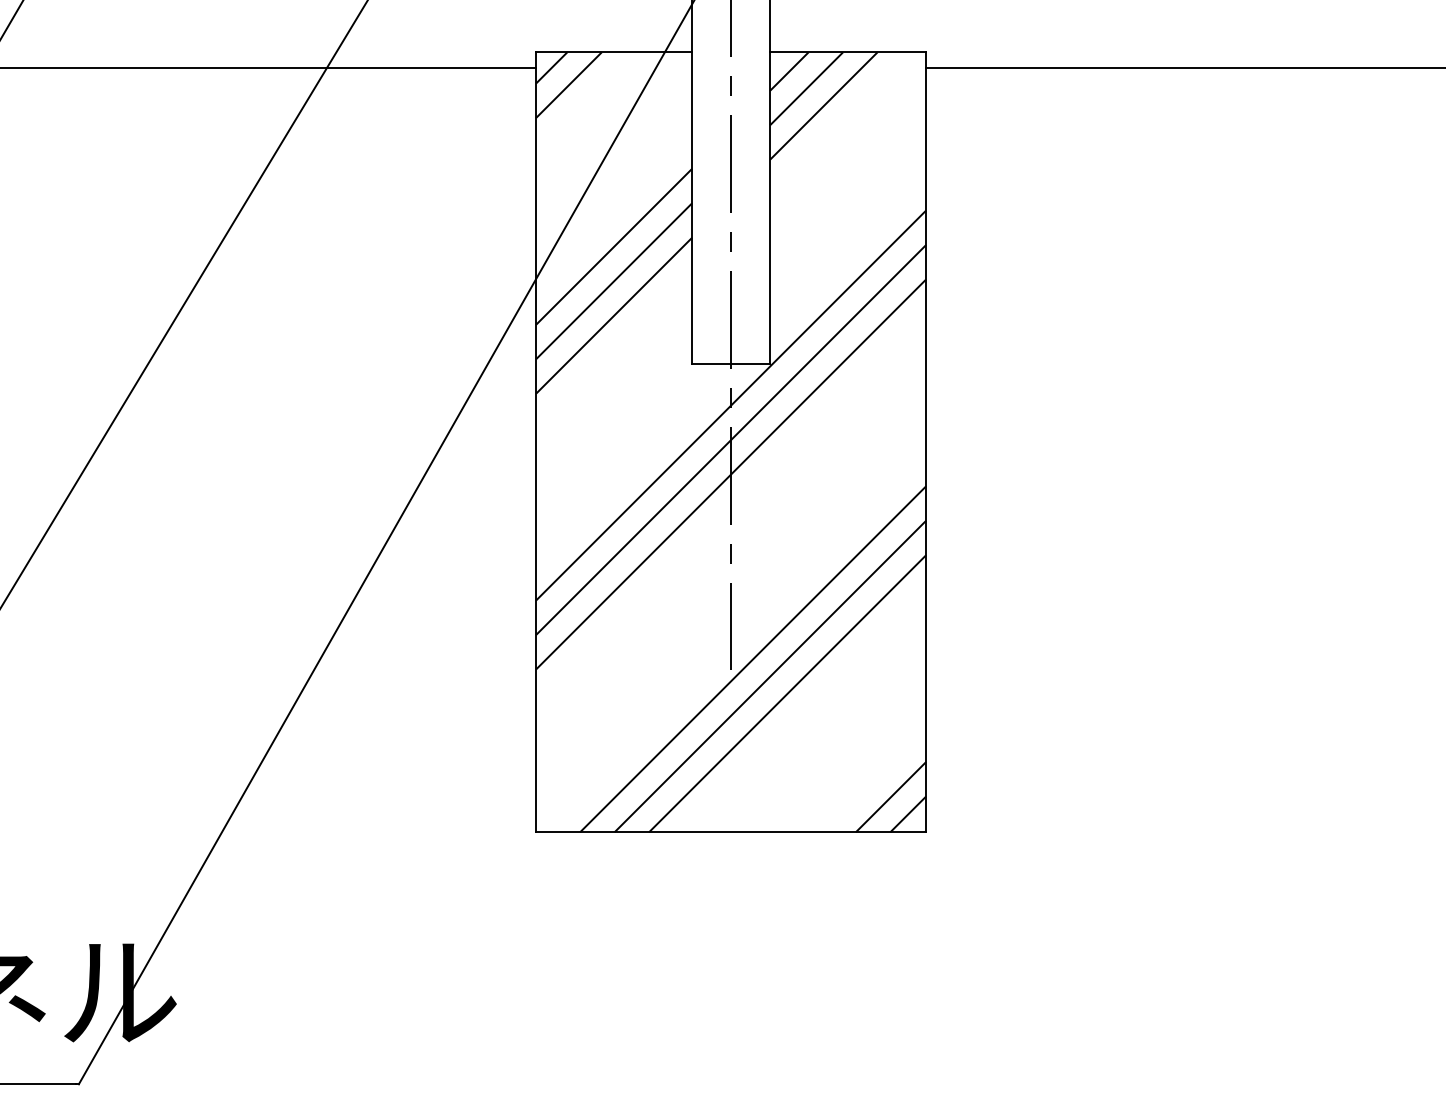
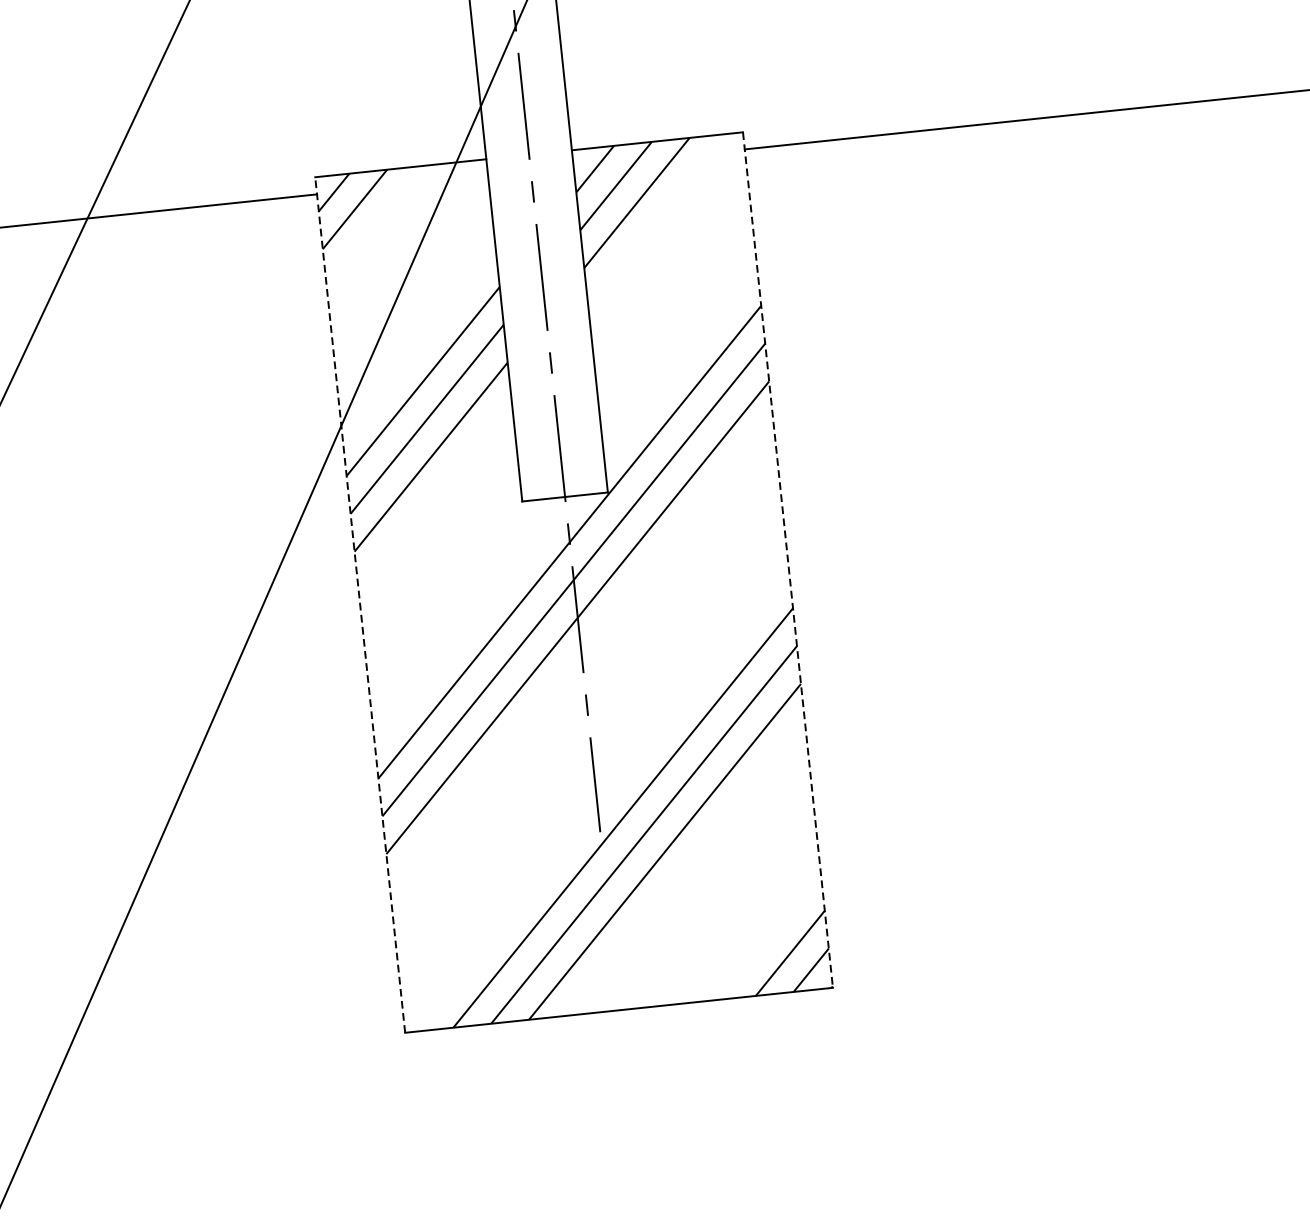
line: (536, 442) -> (360, 605), solid -> dashed
line: (926, 442) -> (788, 560), solid -> dashed

